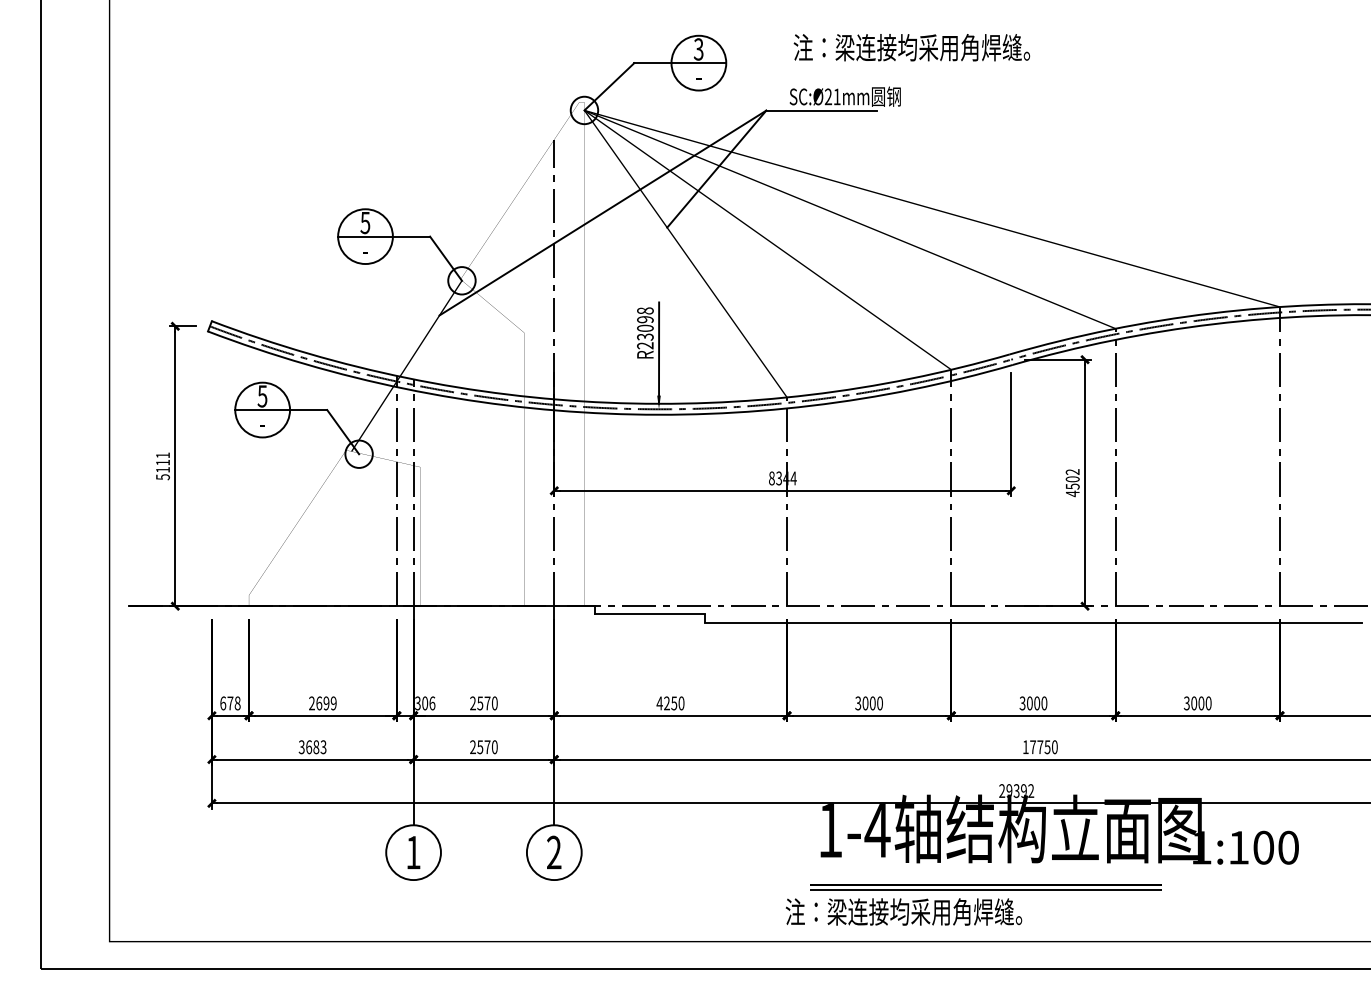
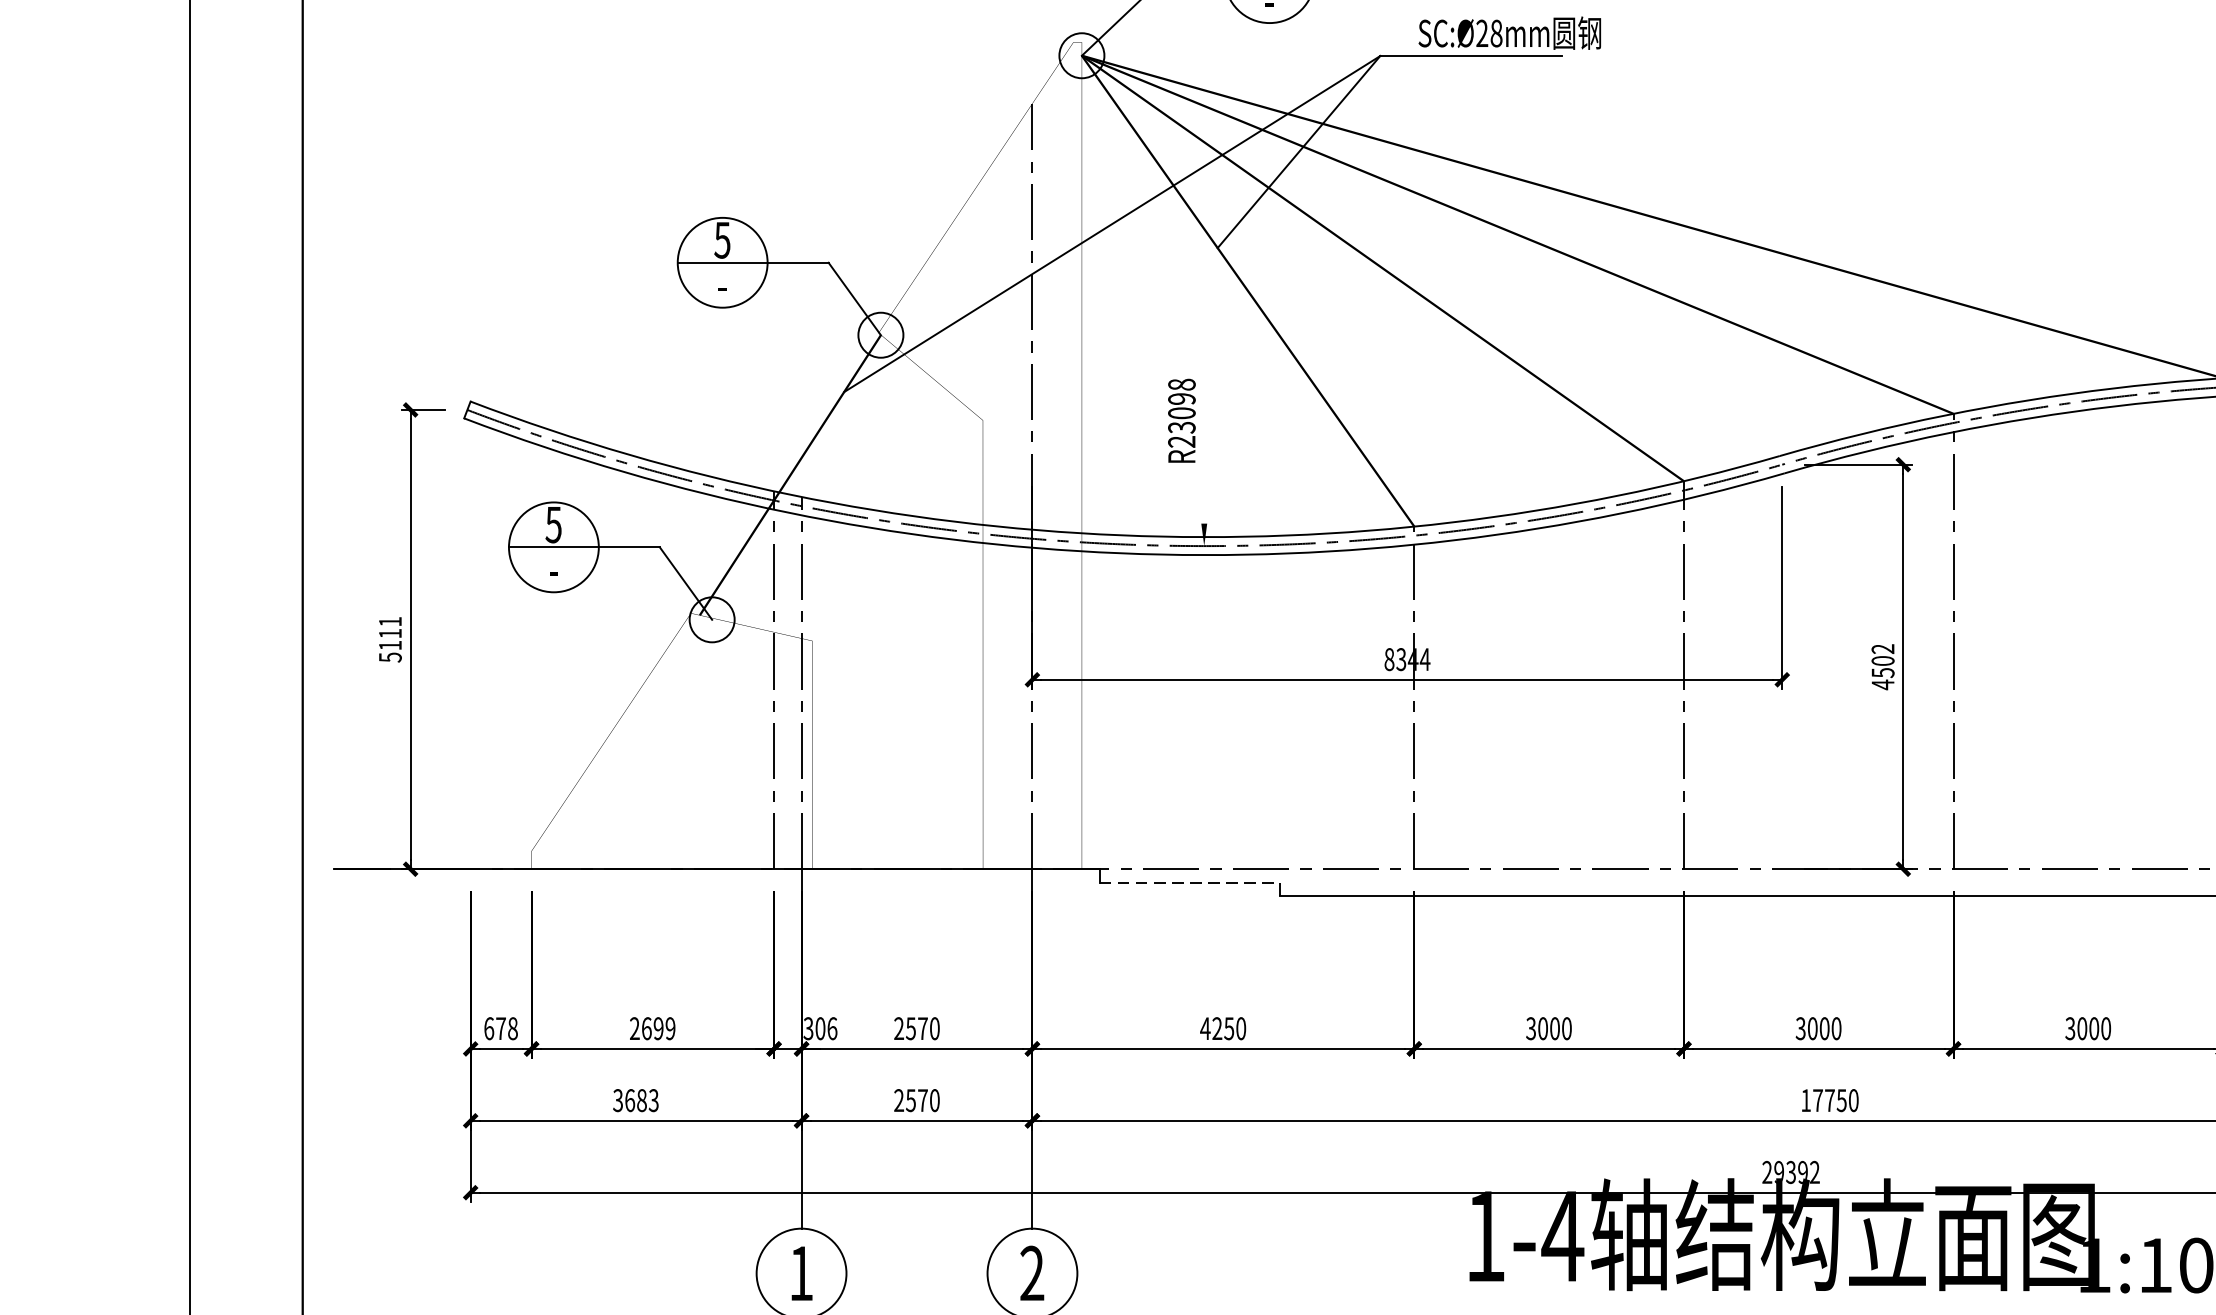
text: (836, 96) -> (1495, 32), SC:Ø21mm -> SC:Ø28mm
line: (659, 352) -> (1205, 452), removed
line: (650, 614) -> (1190, 882), solid -> dashed

